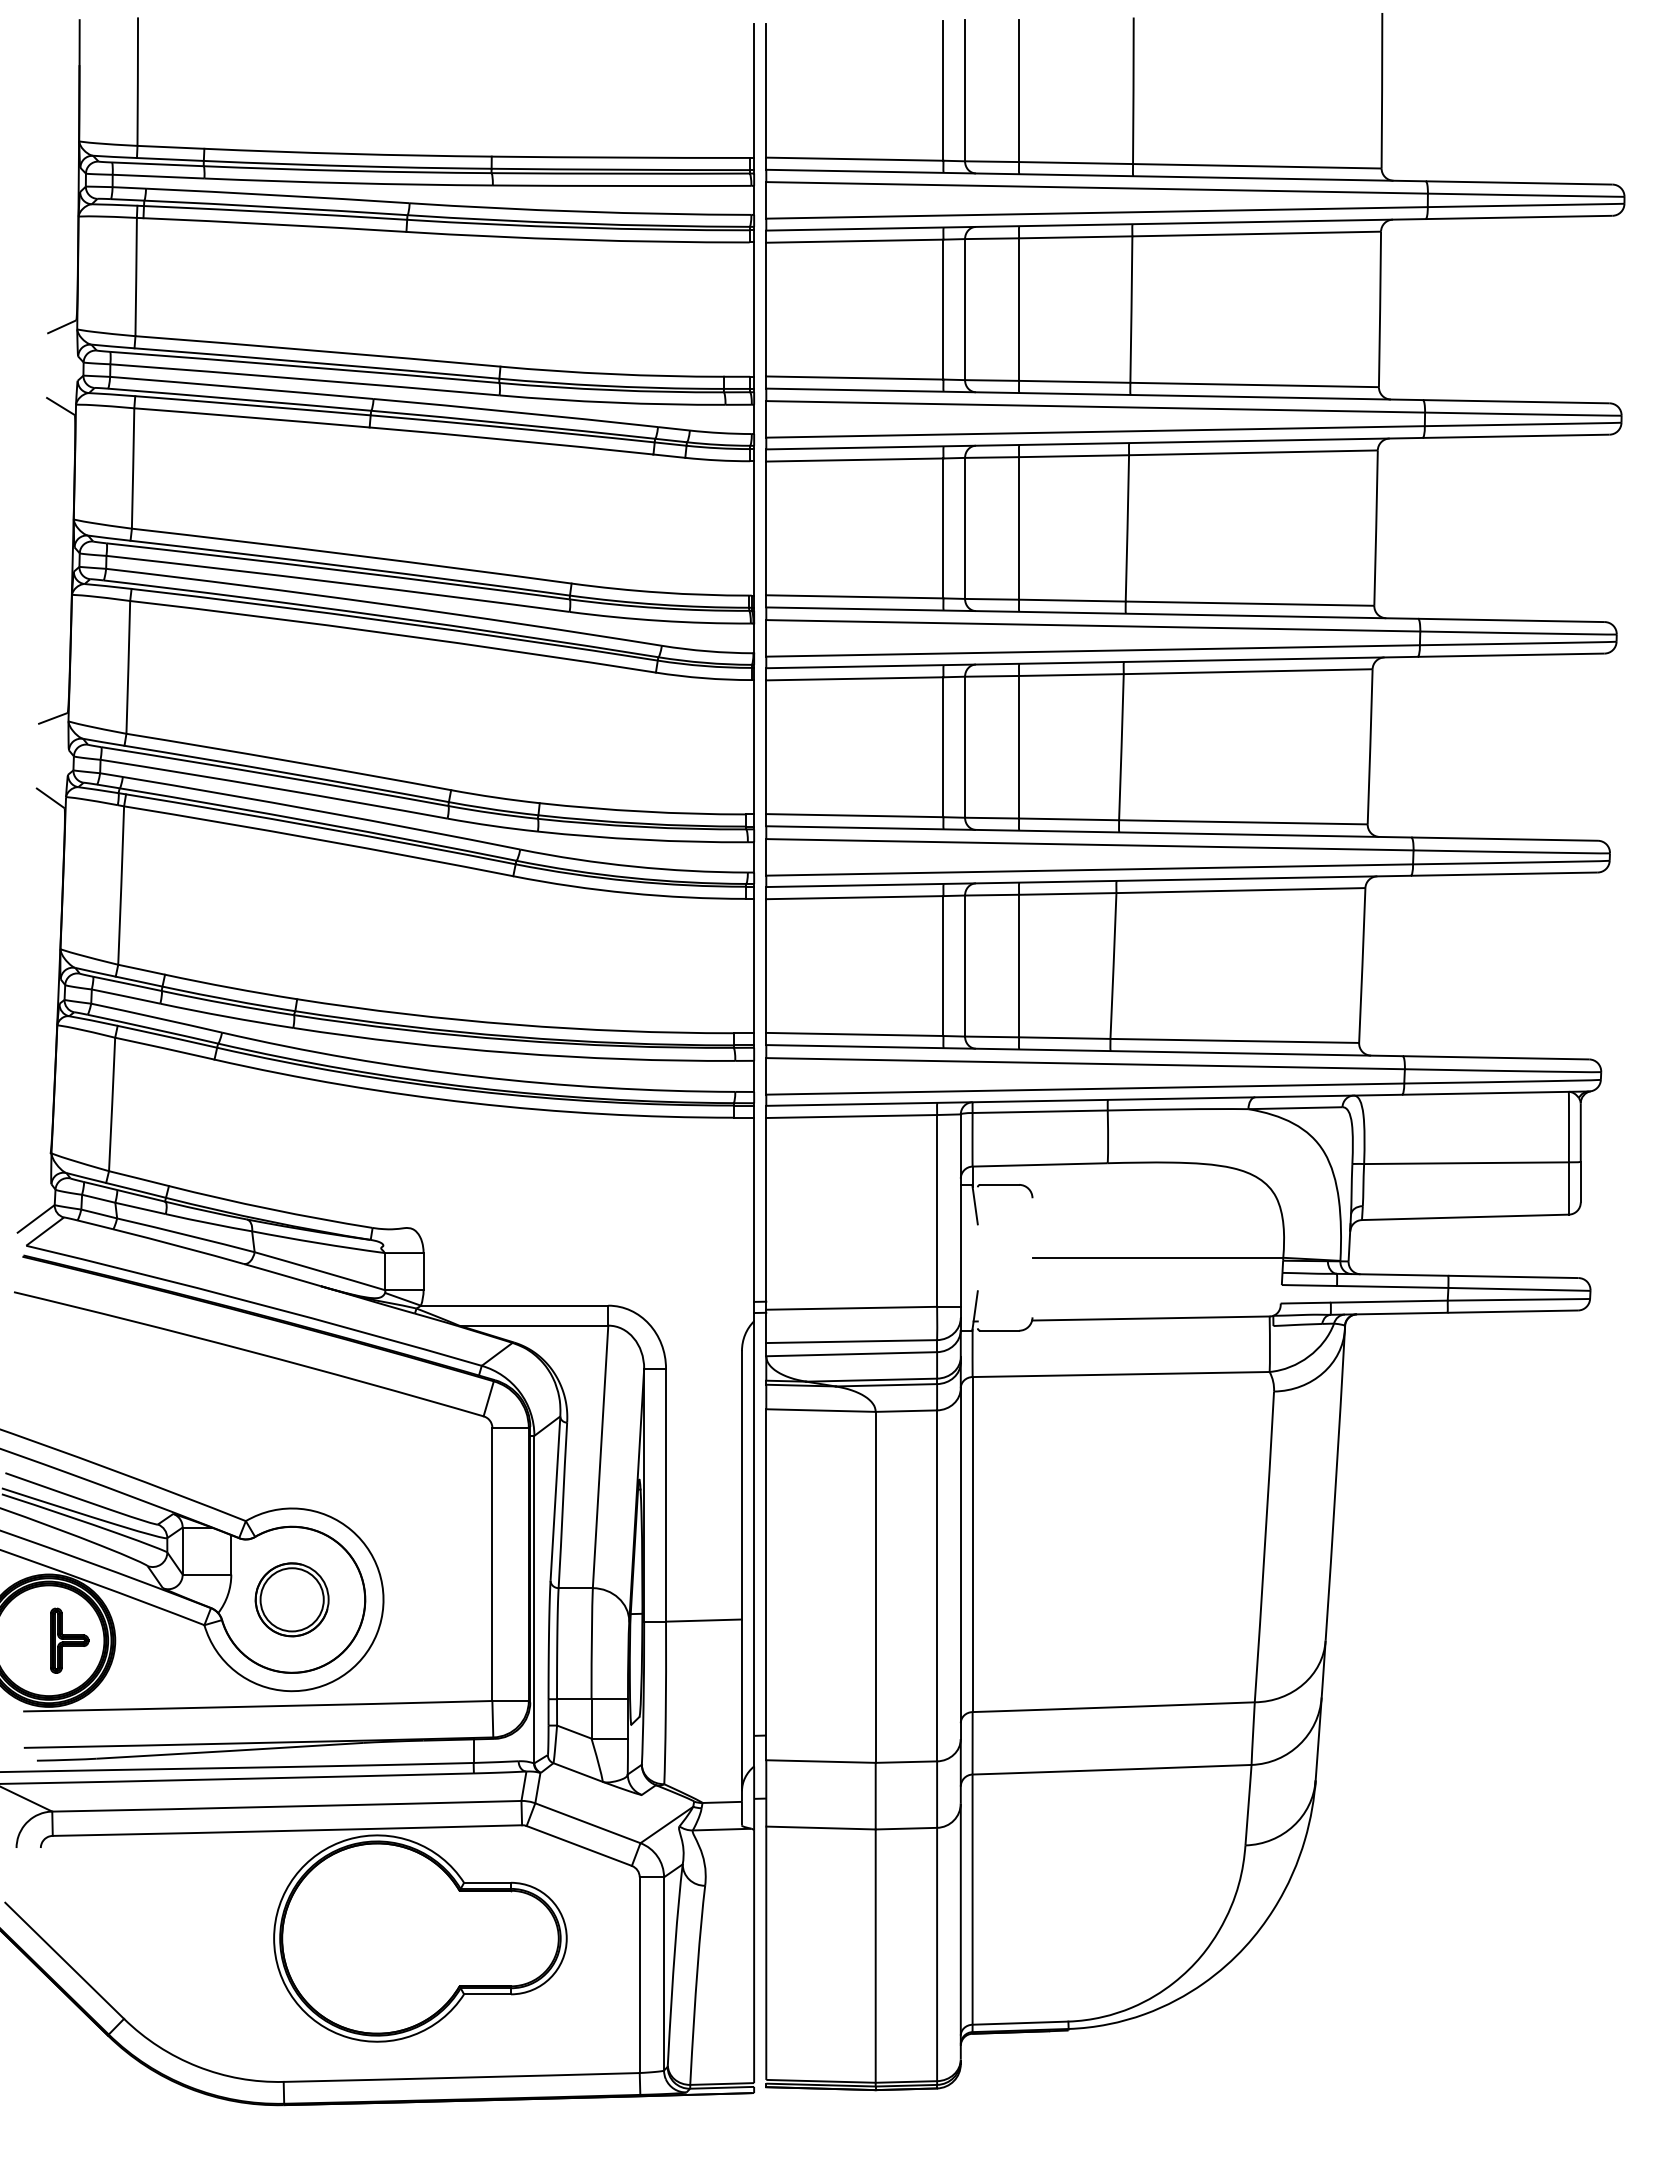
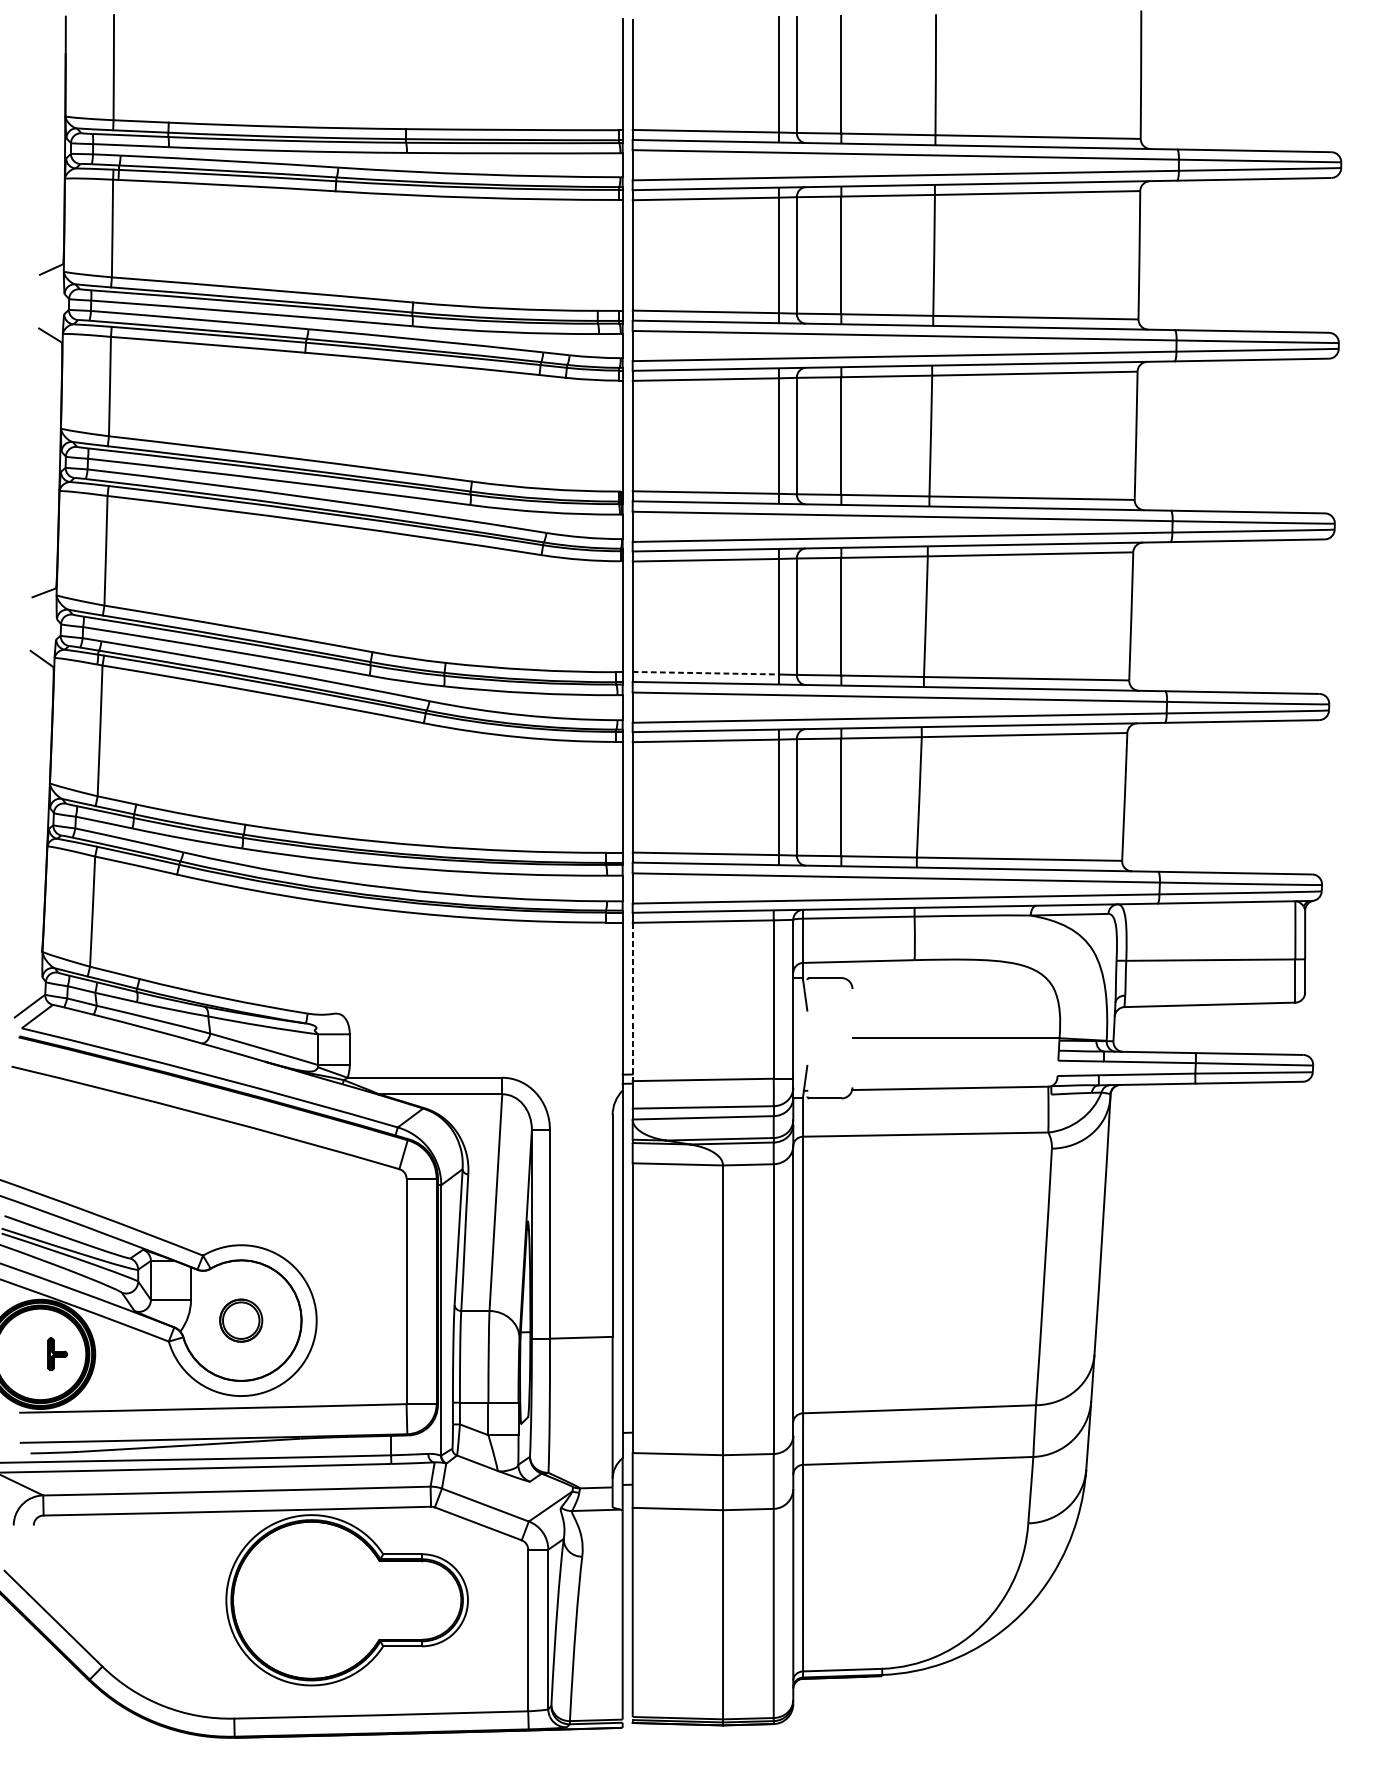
line: (854, 815) -> (705, 673), solid -> dashed
line: (766, 1213) -> (632, 1001), solid -> dashed
part: (291, 1599) -> (240, 1320), size x0.7
part: (69, 1640) -> (57, 1354), size x0.6

